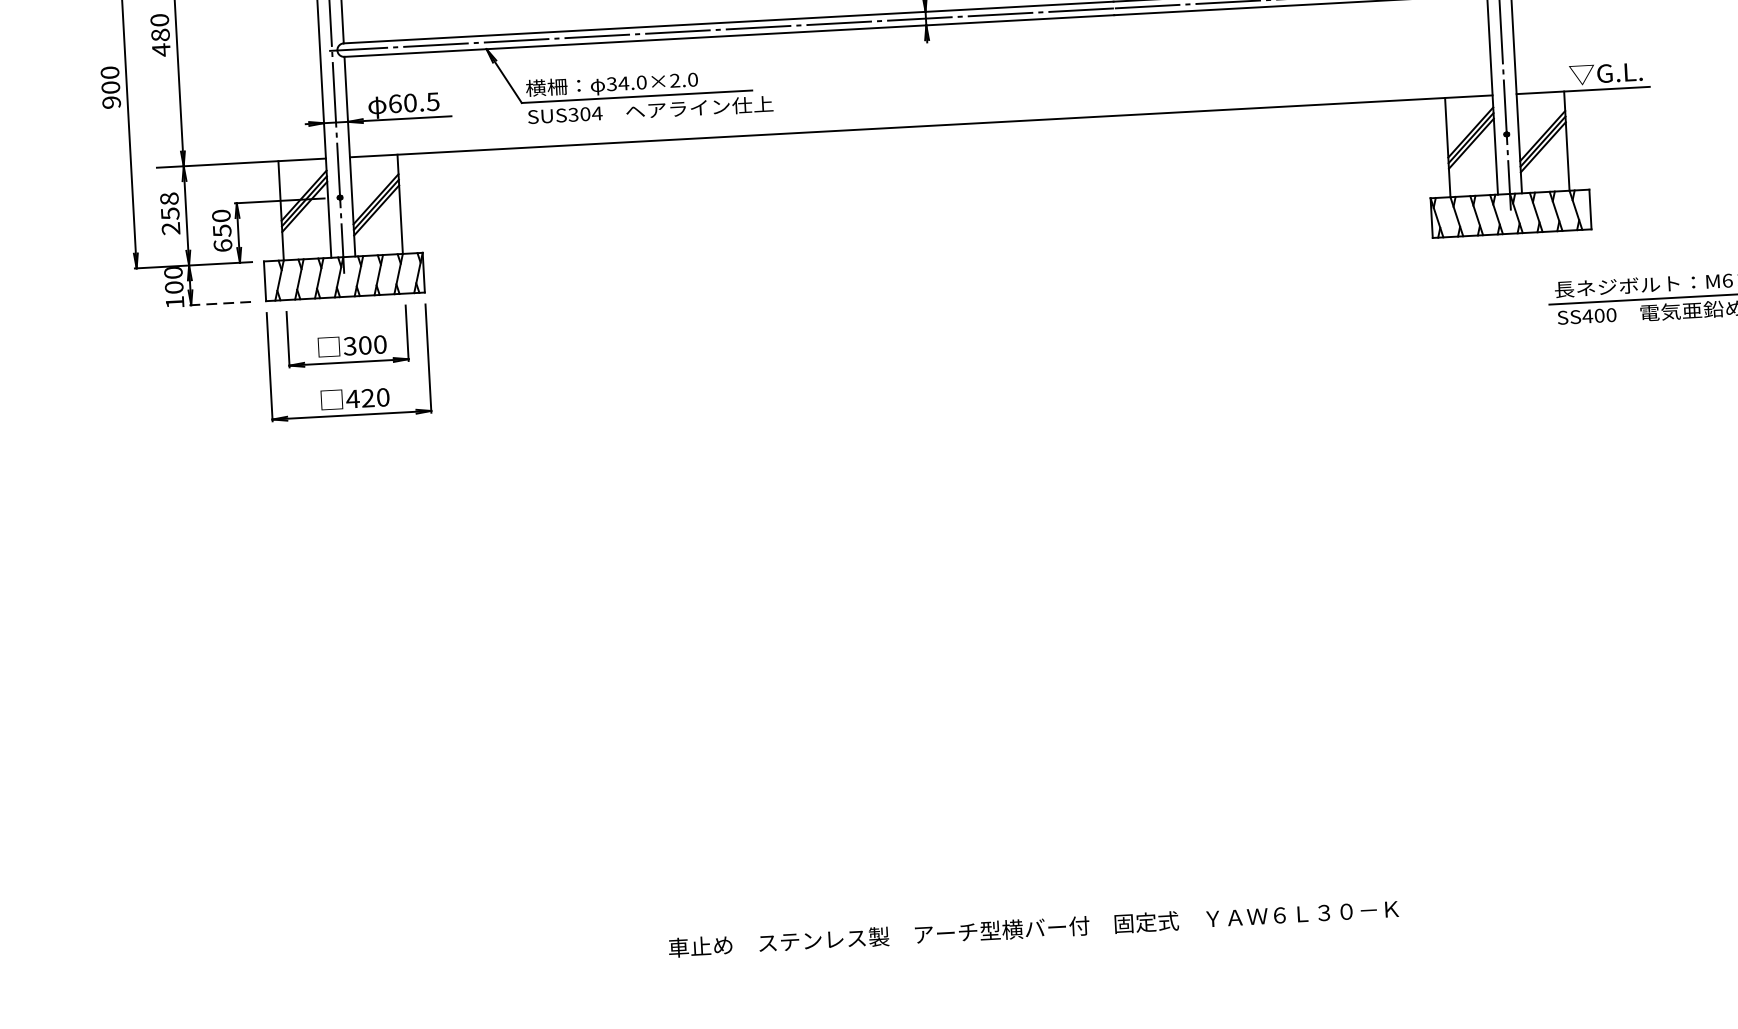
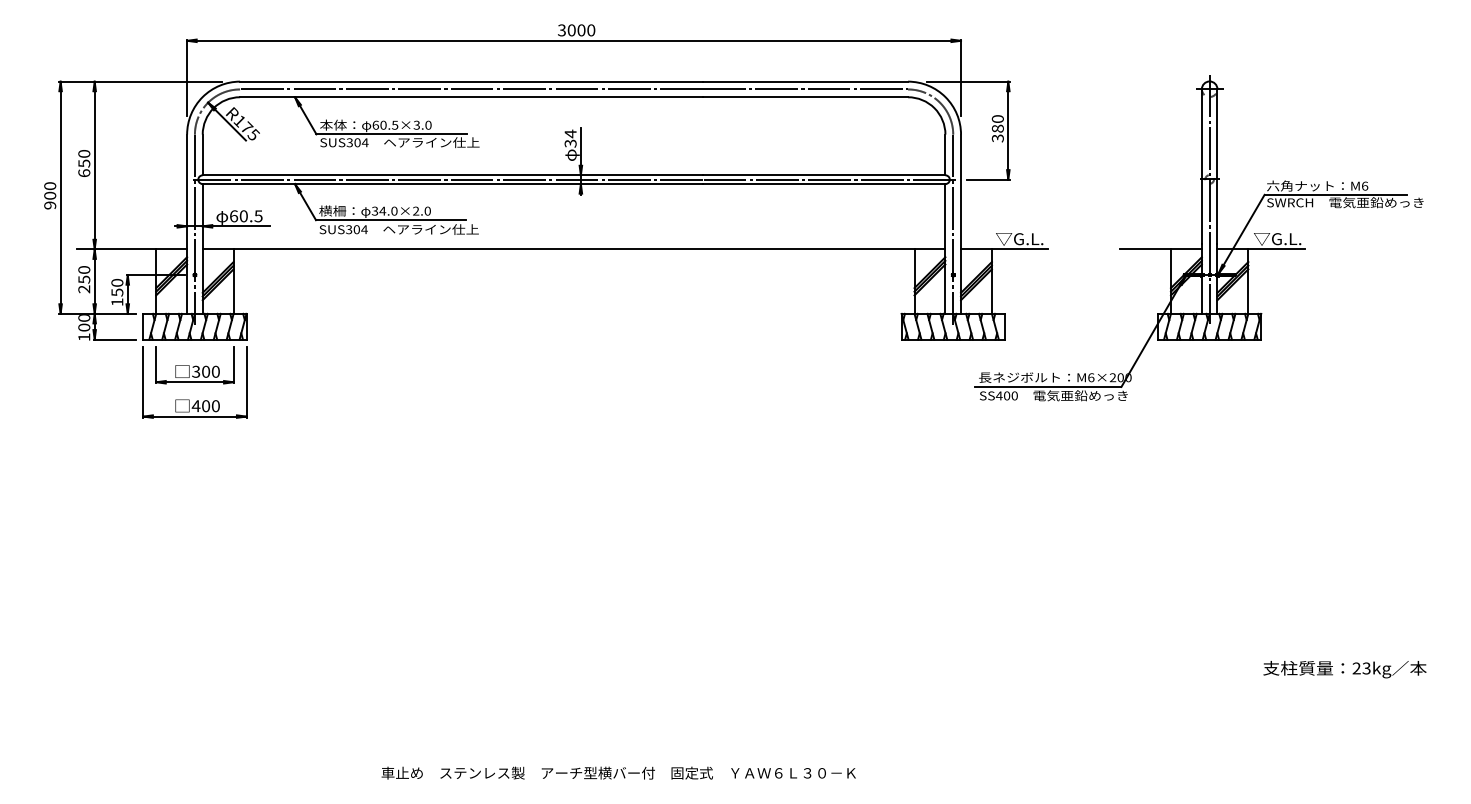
text: (161, 42) -> (84, 168), 480 -> 650
text: (169, 198) -> (84, 269), 258 -> 250
text: (223, 244) -> (117, 301), 650 -> 150
line: (223, 303) -> (115, 339), dashed -> solid
text: (368, 398) -> (206, 406), 420 -> 400

